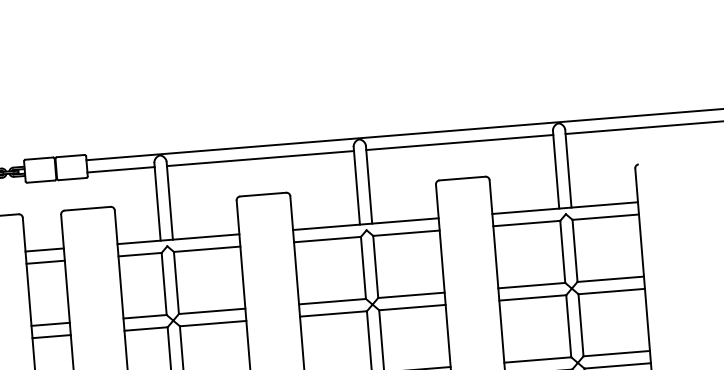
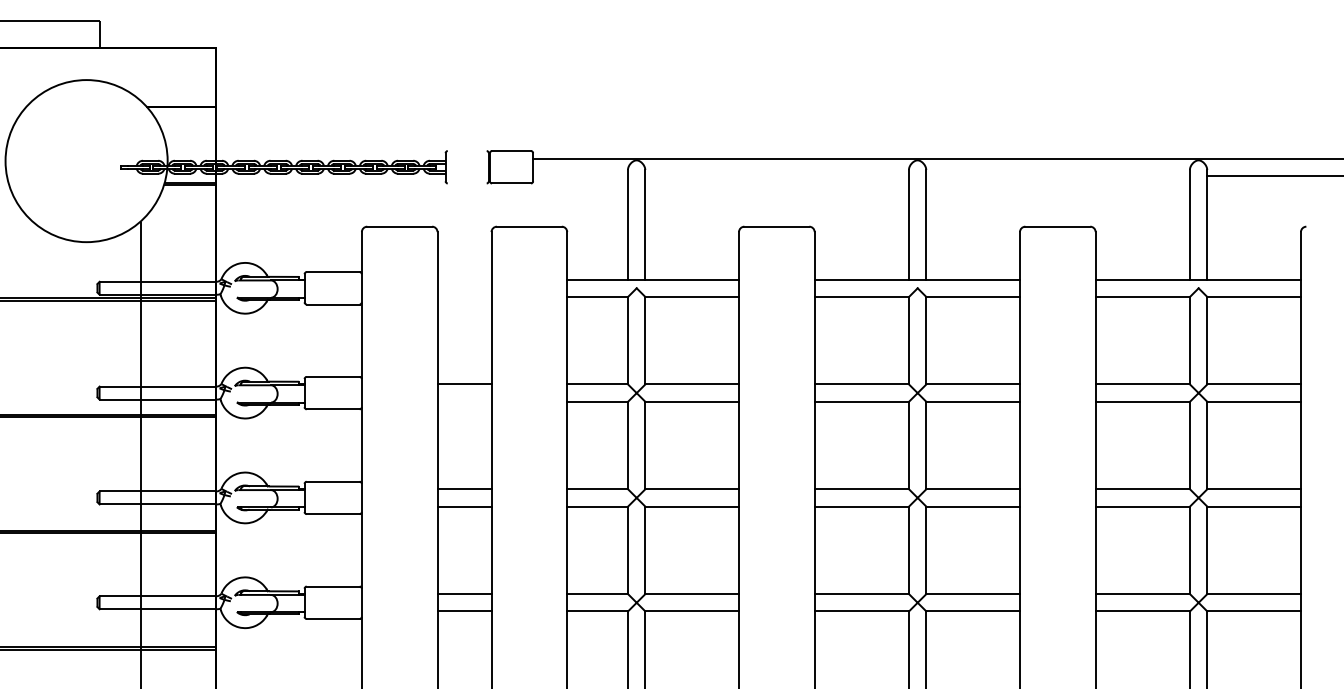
line: (459, 142) -> (1057, 175), removed
line: (38, 158) -> (466, 151), removed
line: (260, 158) -> (776, 175), removed
line: (121, 169) -> (580, 175), removed
line: (40, 181) -> (466, 183), removed
line: (44, 249) -> (464, 279), removed
line: (45, 261) -> (464, 296), removed
line: (51, 336) -> (464, 401), removed

